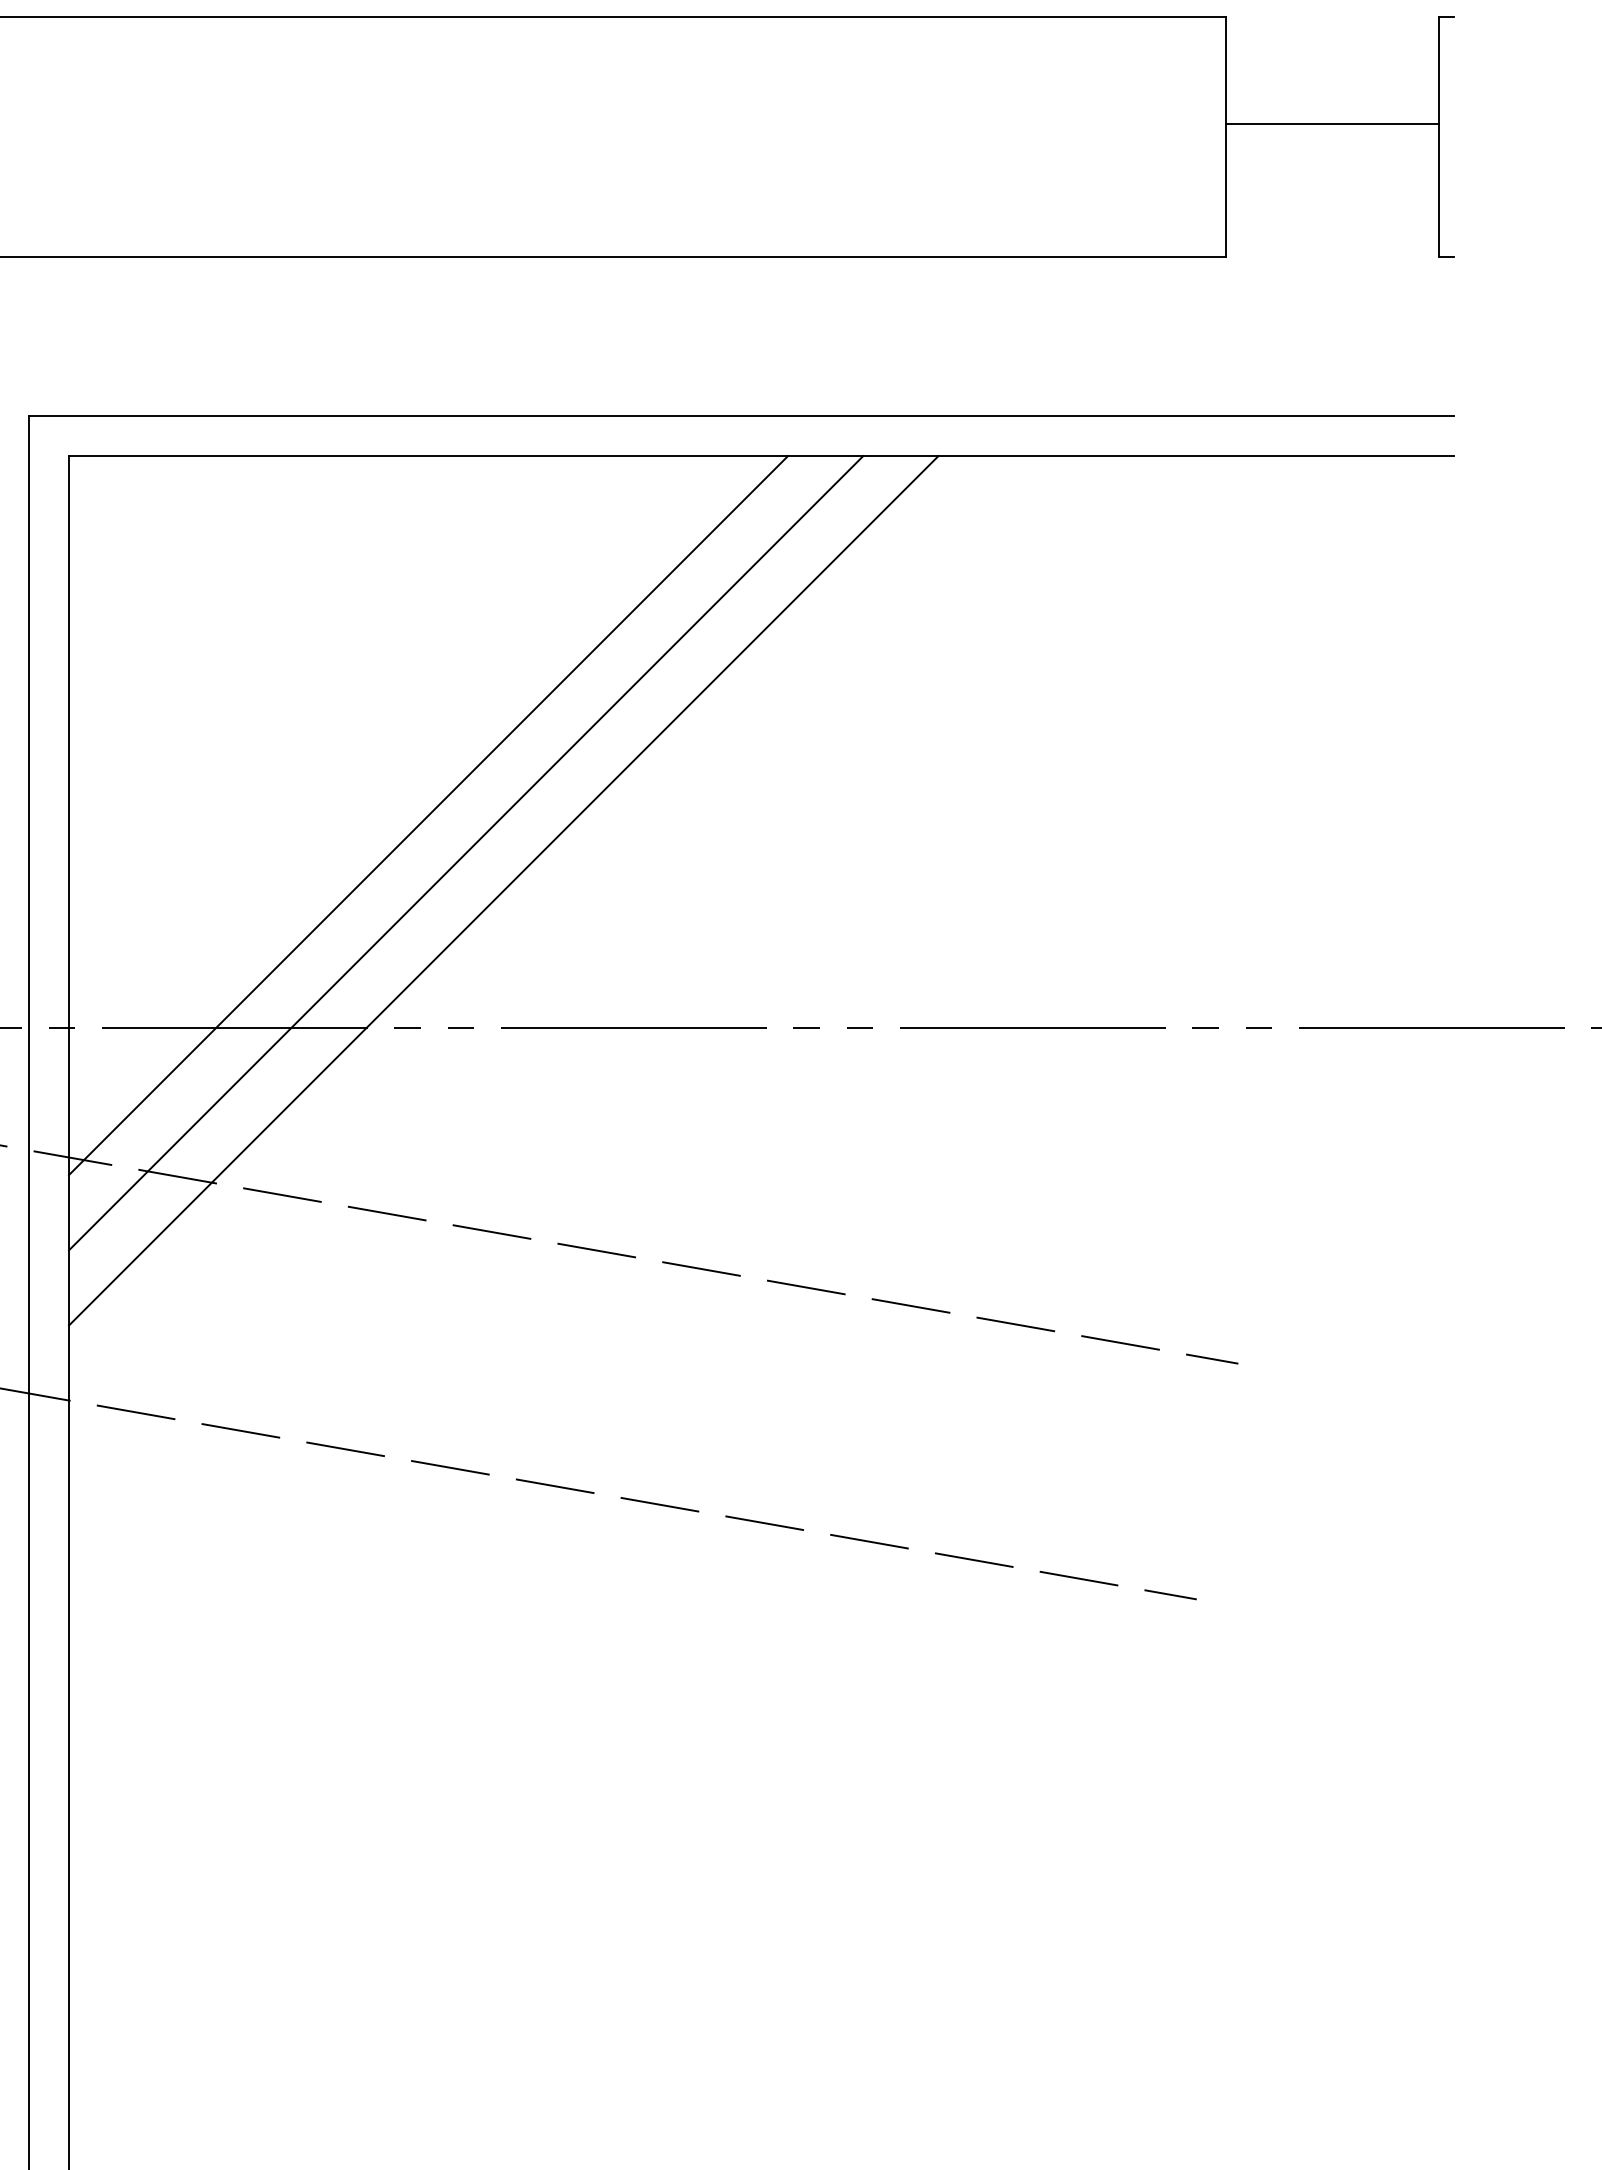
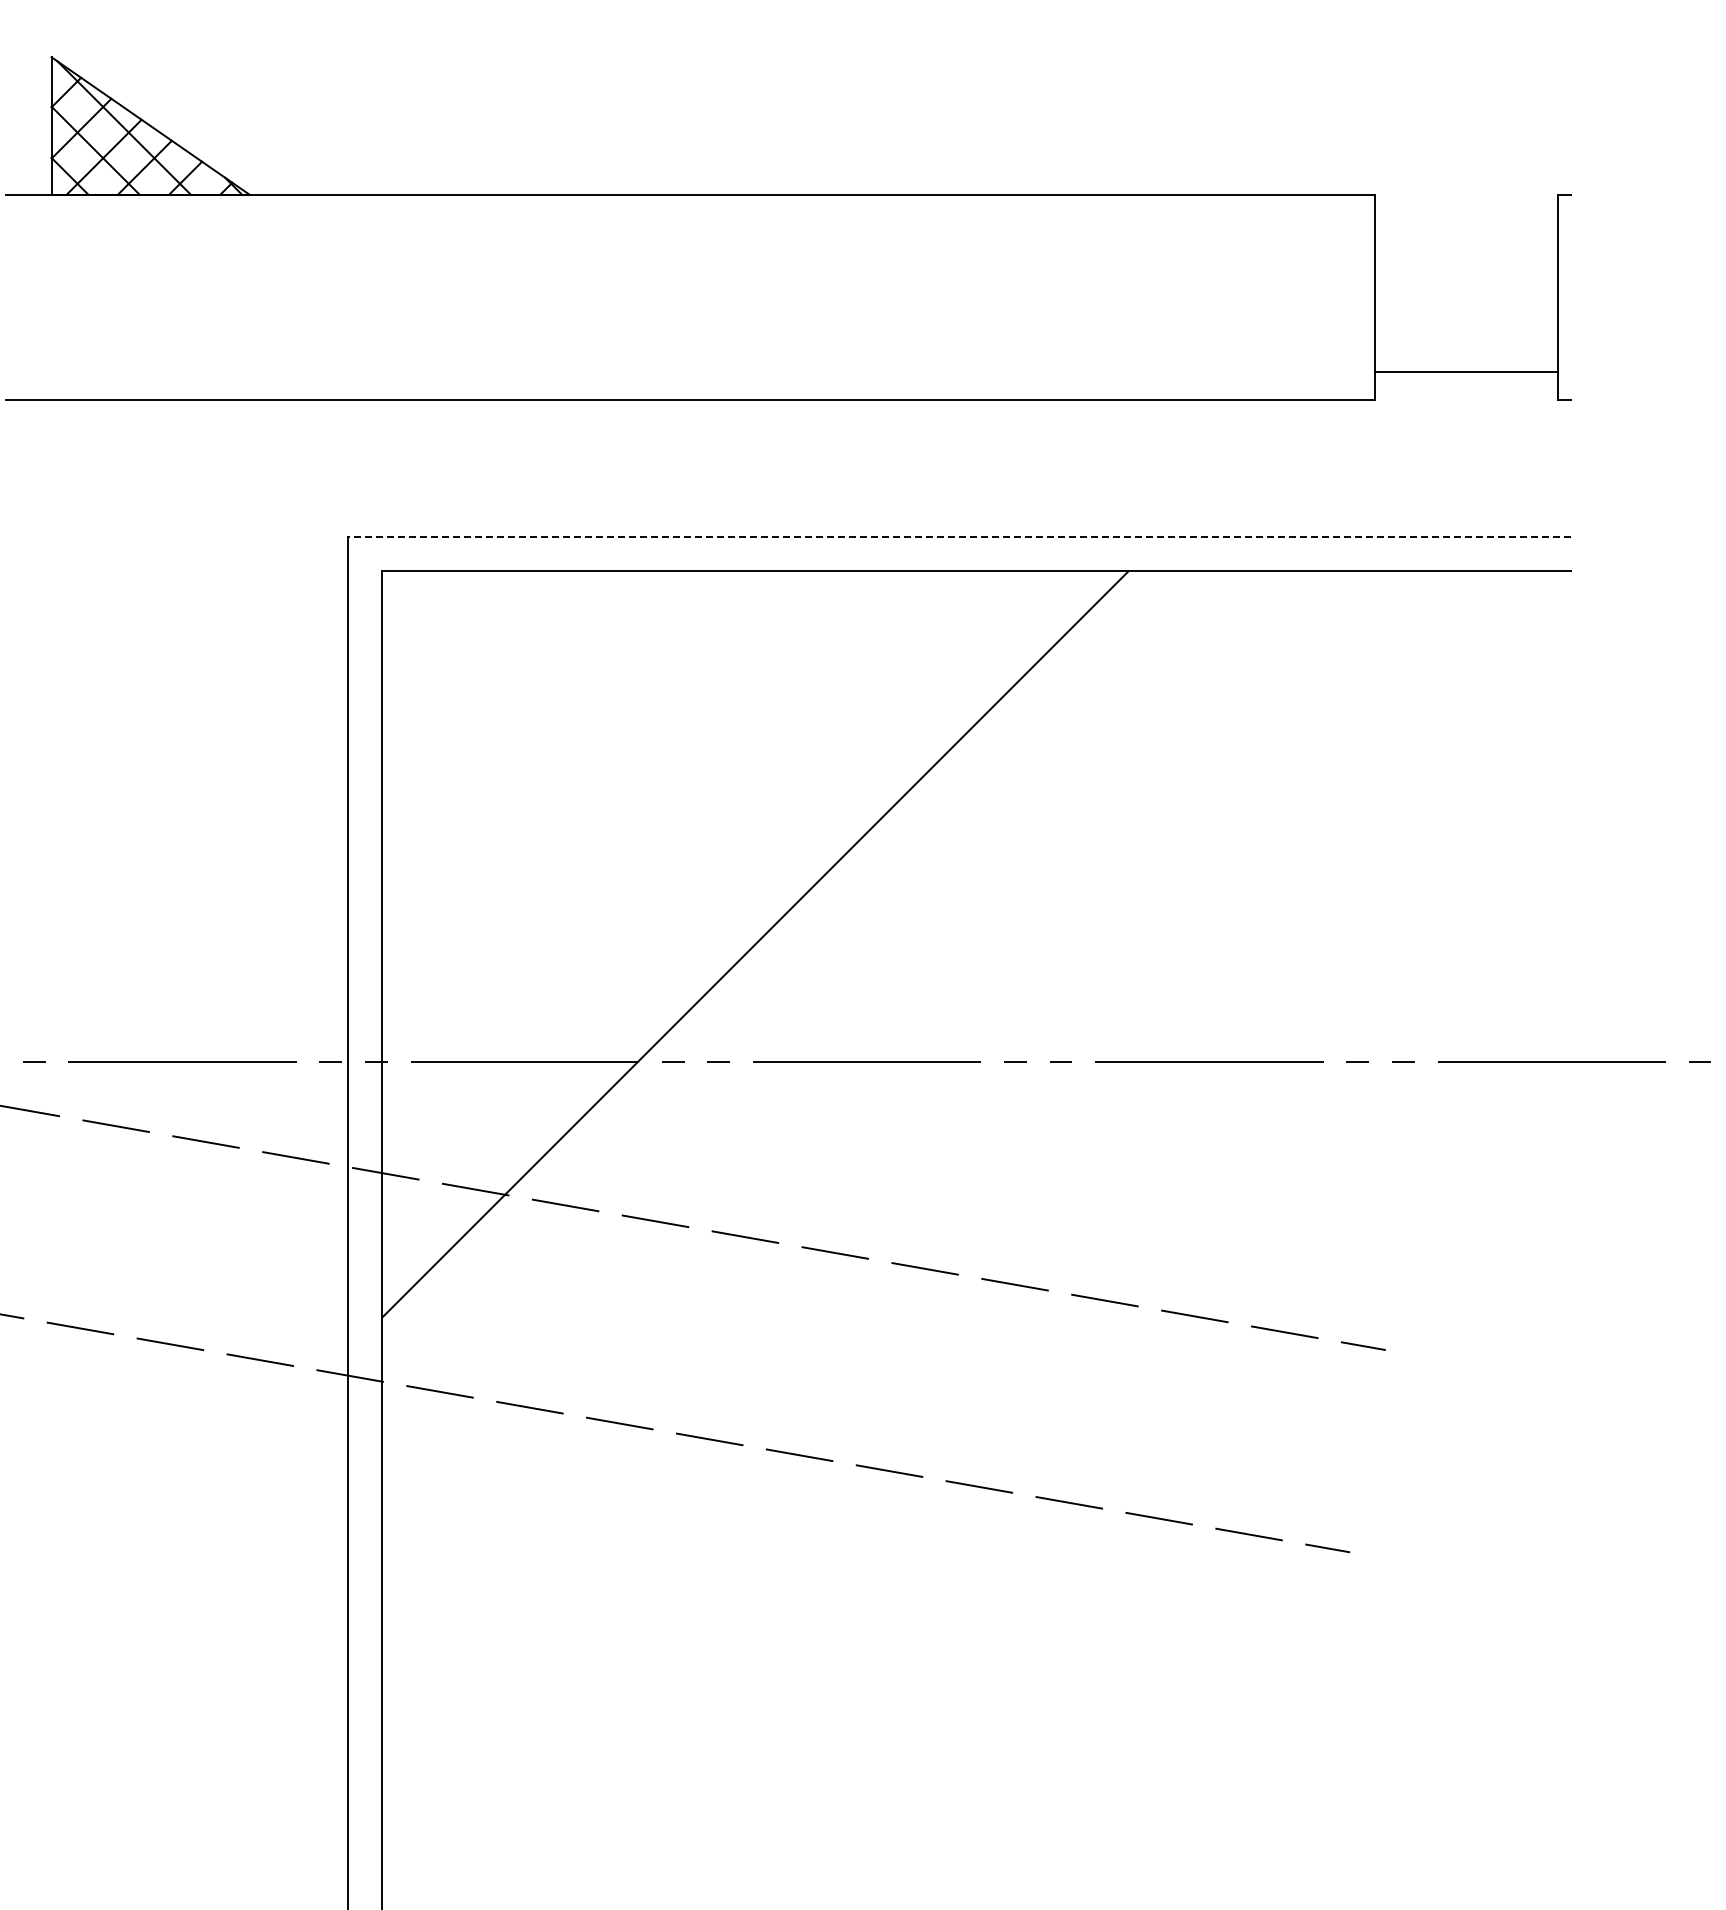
line: (1332, 124) -> (1466, 372), moved
line: (740, 416) -> (958, 537), solid -> dashed
line: (428, 815) -> (690, 879), removed
line: (465, 852) -> (722, 911), removed

